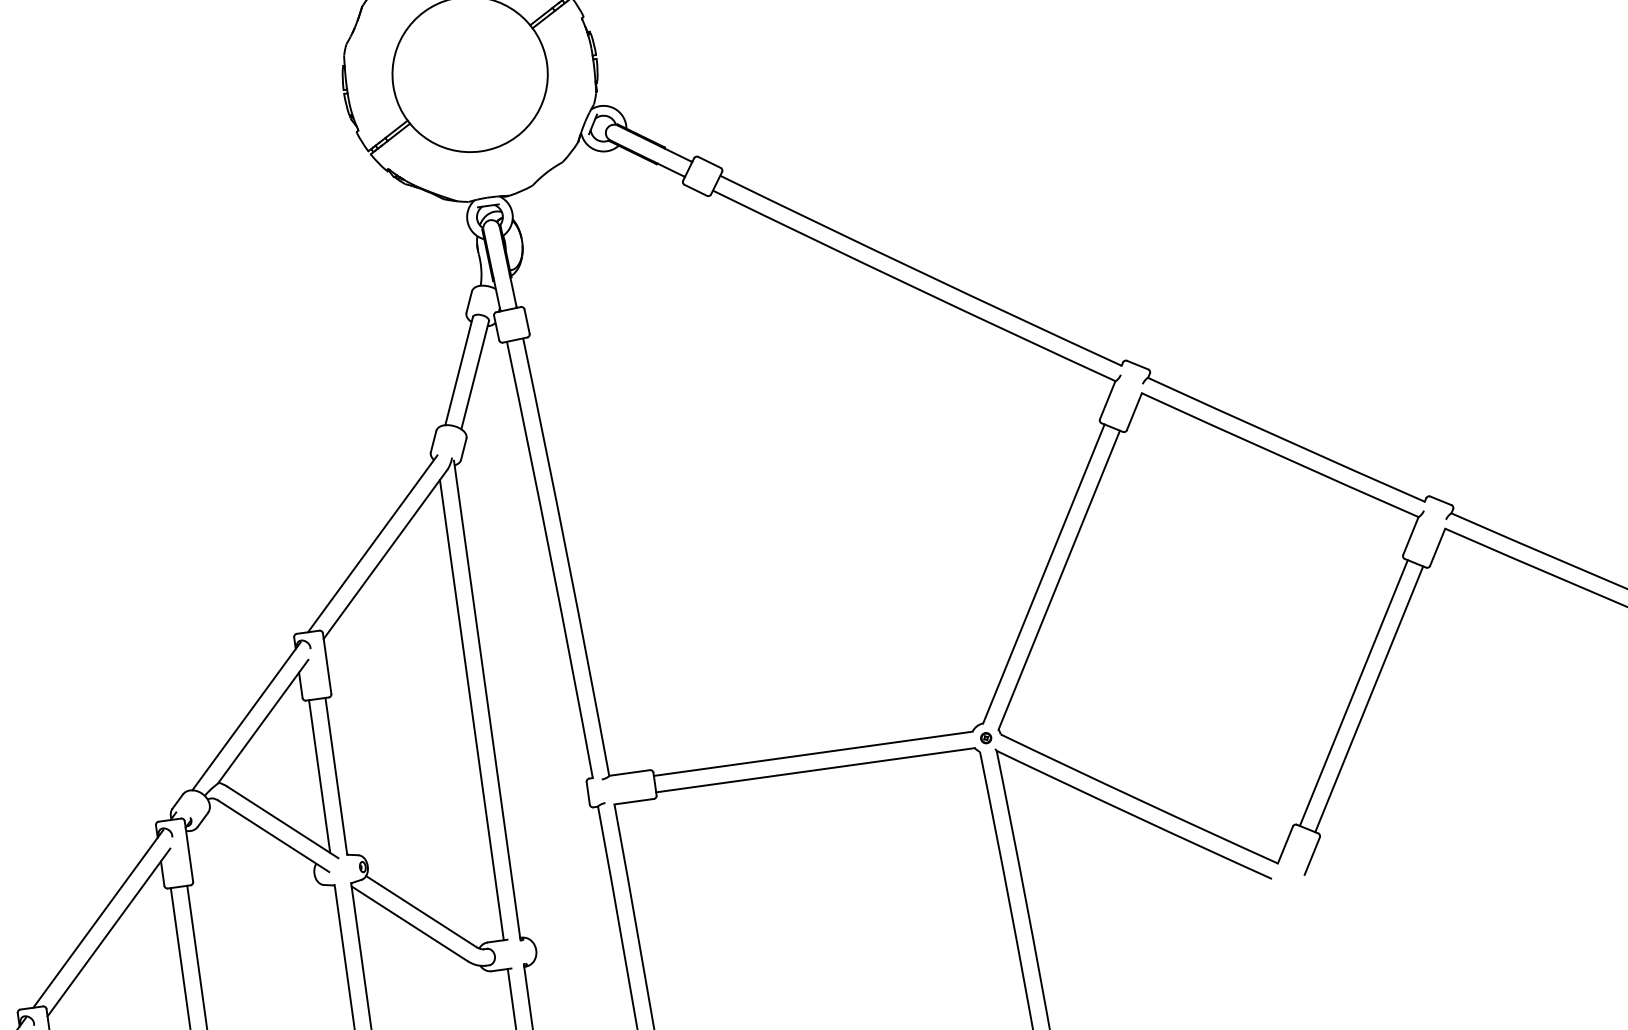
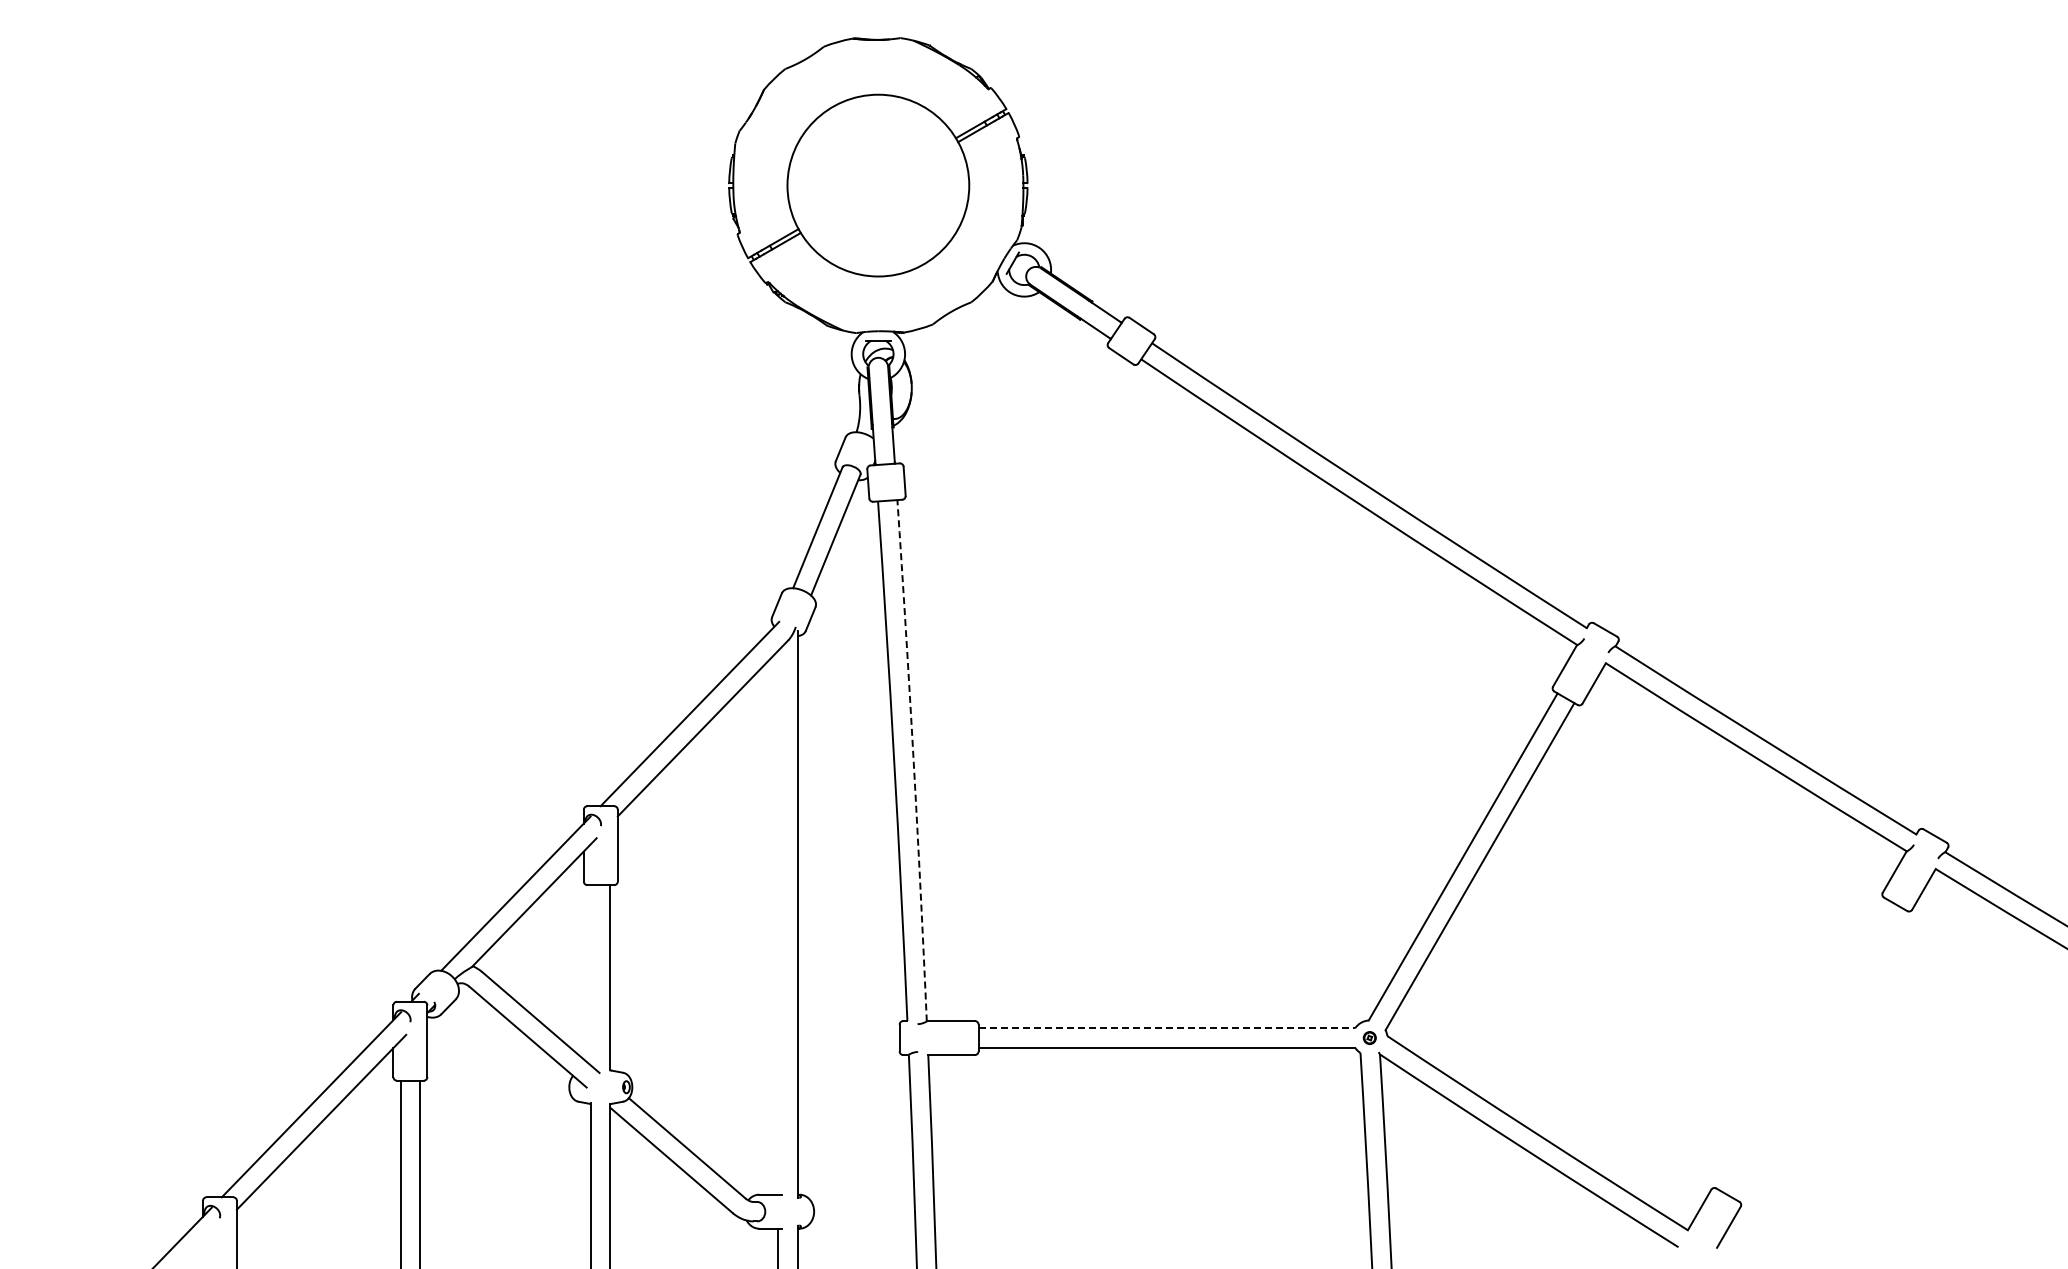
arc: (567, 556) -> (913, 760), solid -> dashed
line: (1353, 692) -> (1803, 1044), removed
line: (1369, 699) -> (1820, 1054), removed
line: (472, 709) -> (778, 922), removed
line: (813, 753) -> (1167, 1028), solid -> dashed
line: (319, 776) -> (590, 975), removed

